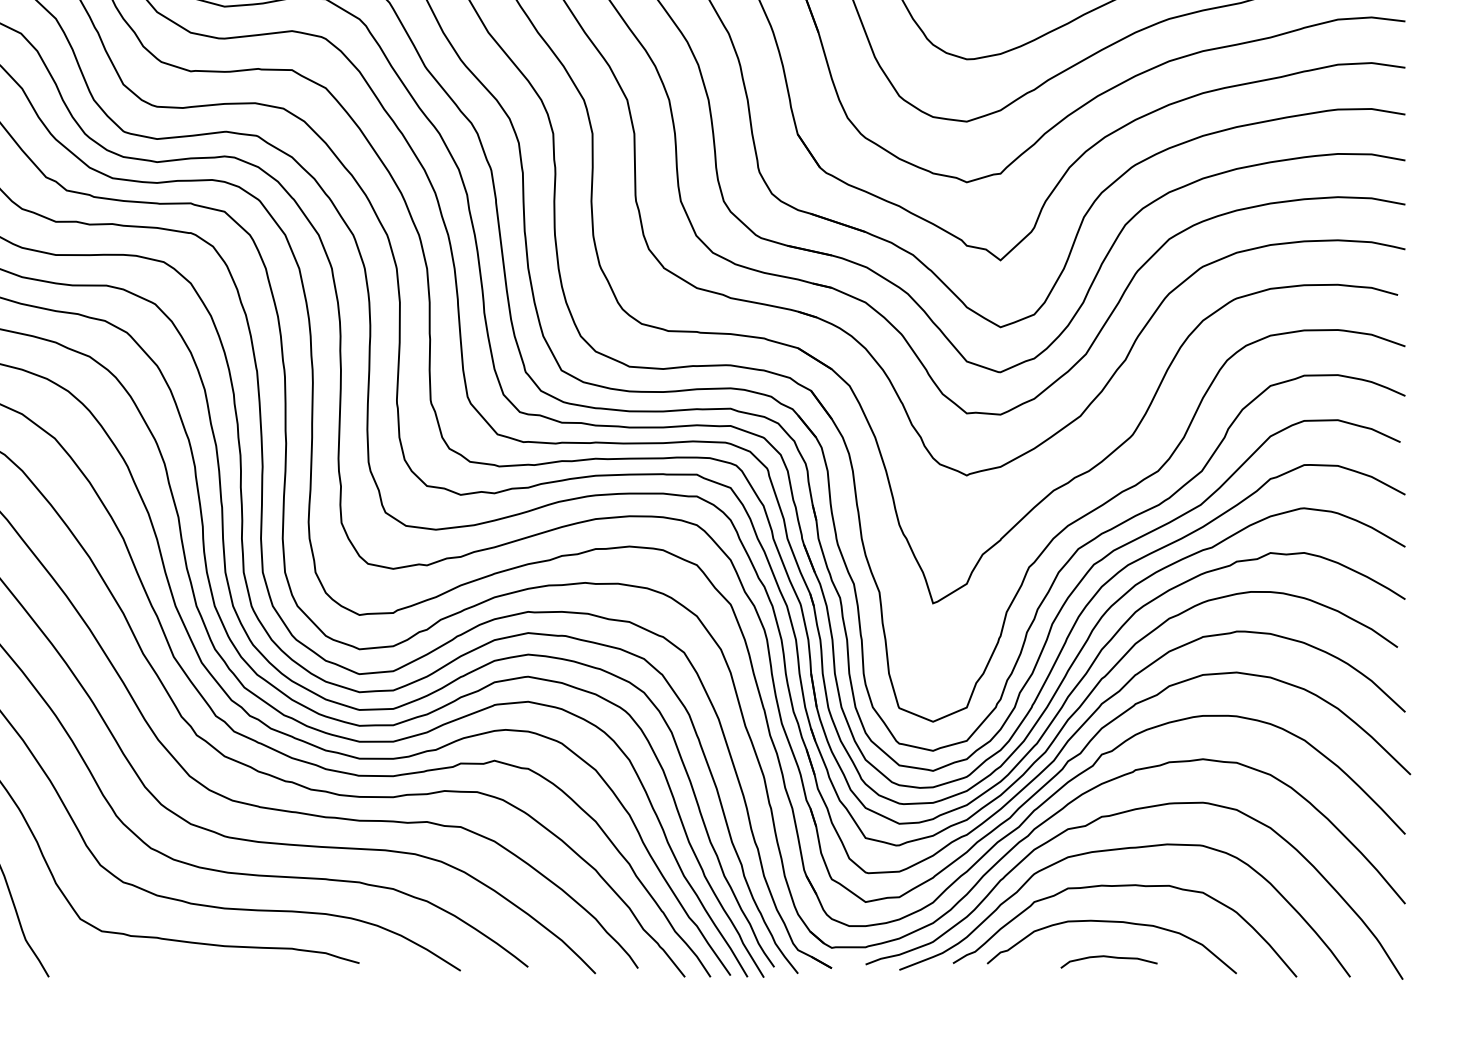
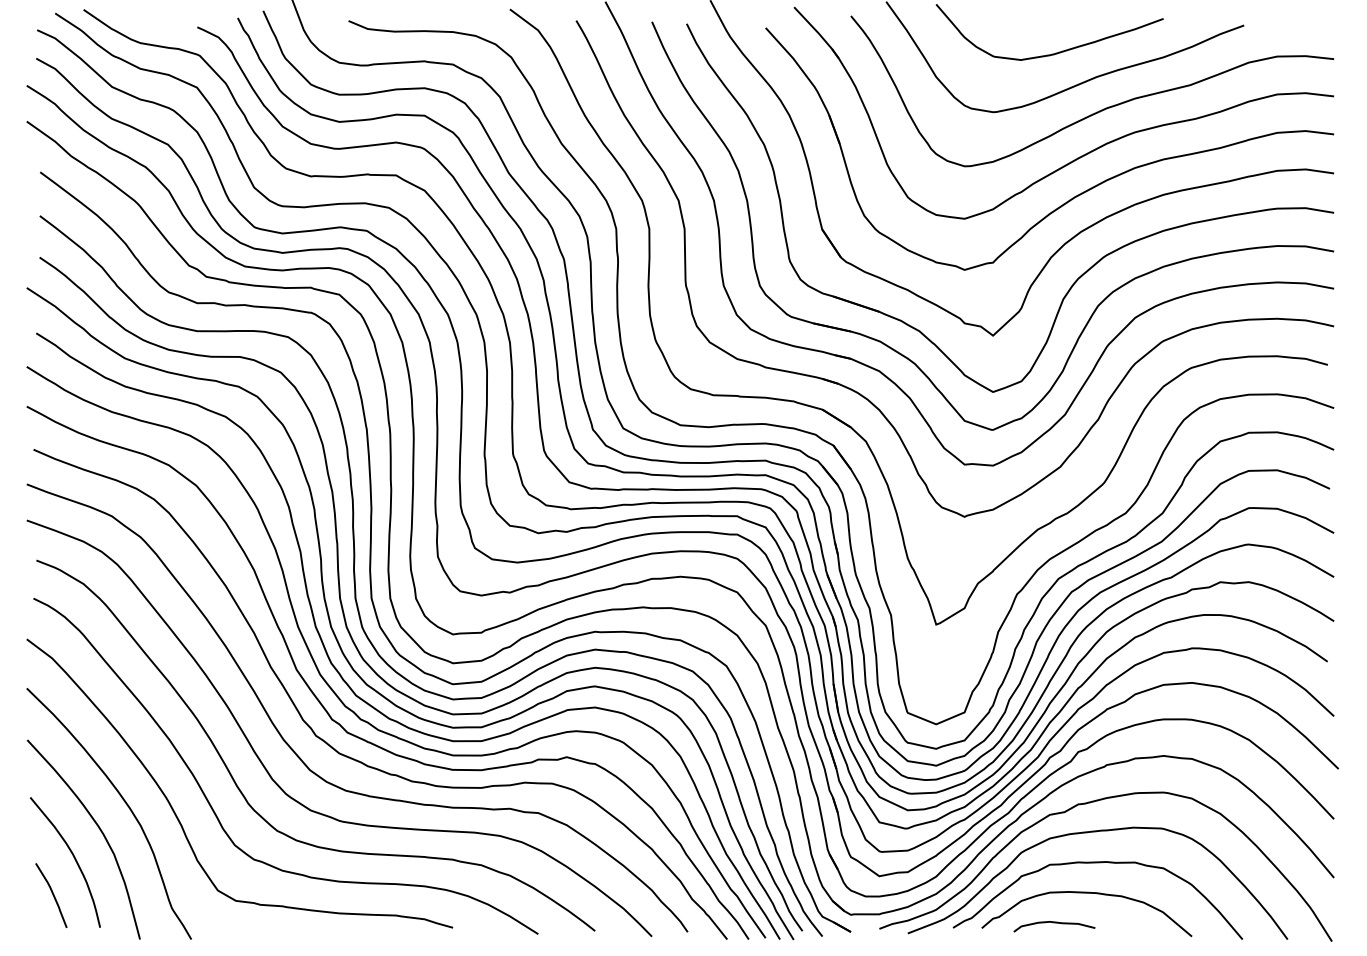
curve: (1109, 958) -> (1054, 923), moved

